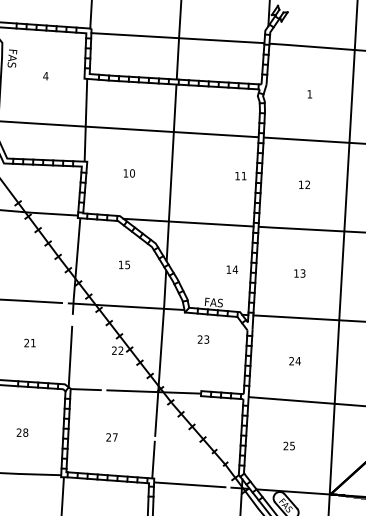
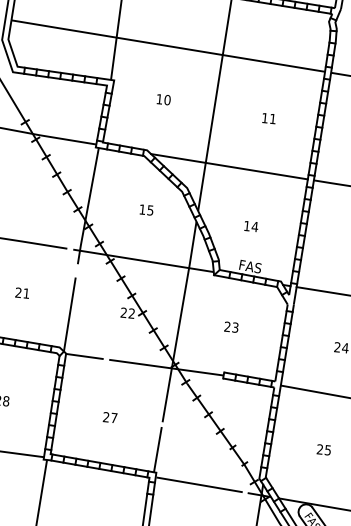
text: (240, 176) -> (268, 119), moved
text: (232, 269) -> (251, 226), moved
text: (203, 339) -> (231, 327), moved

